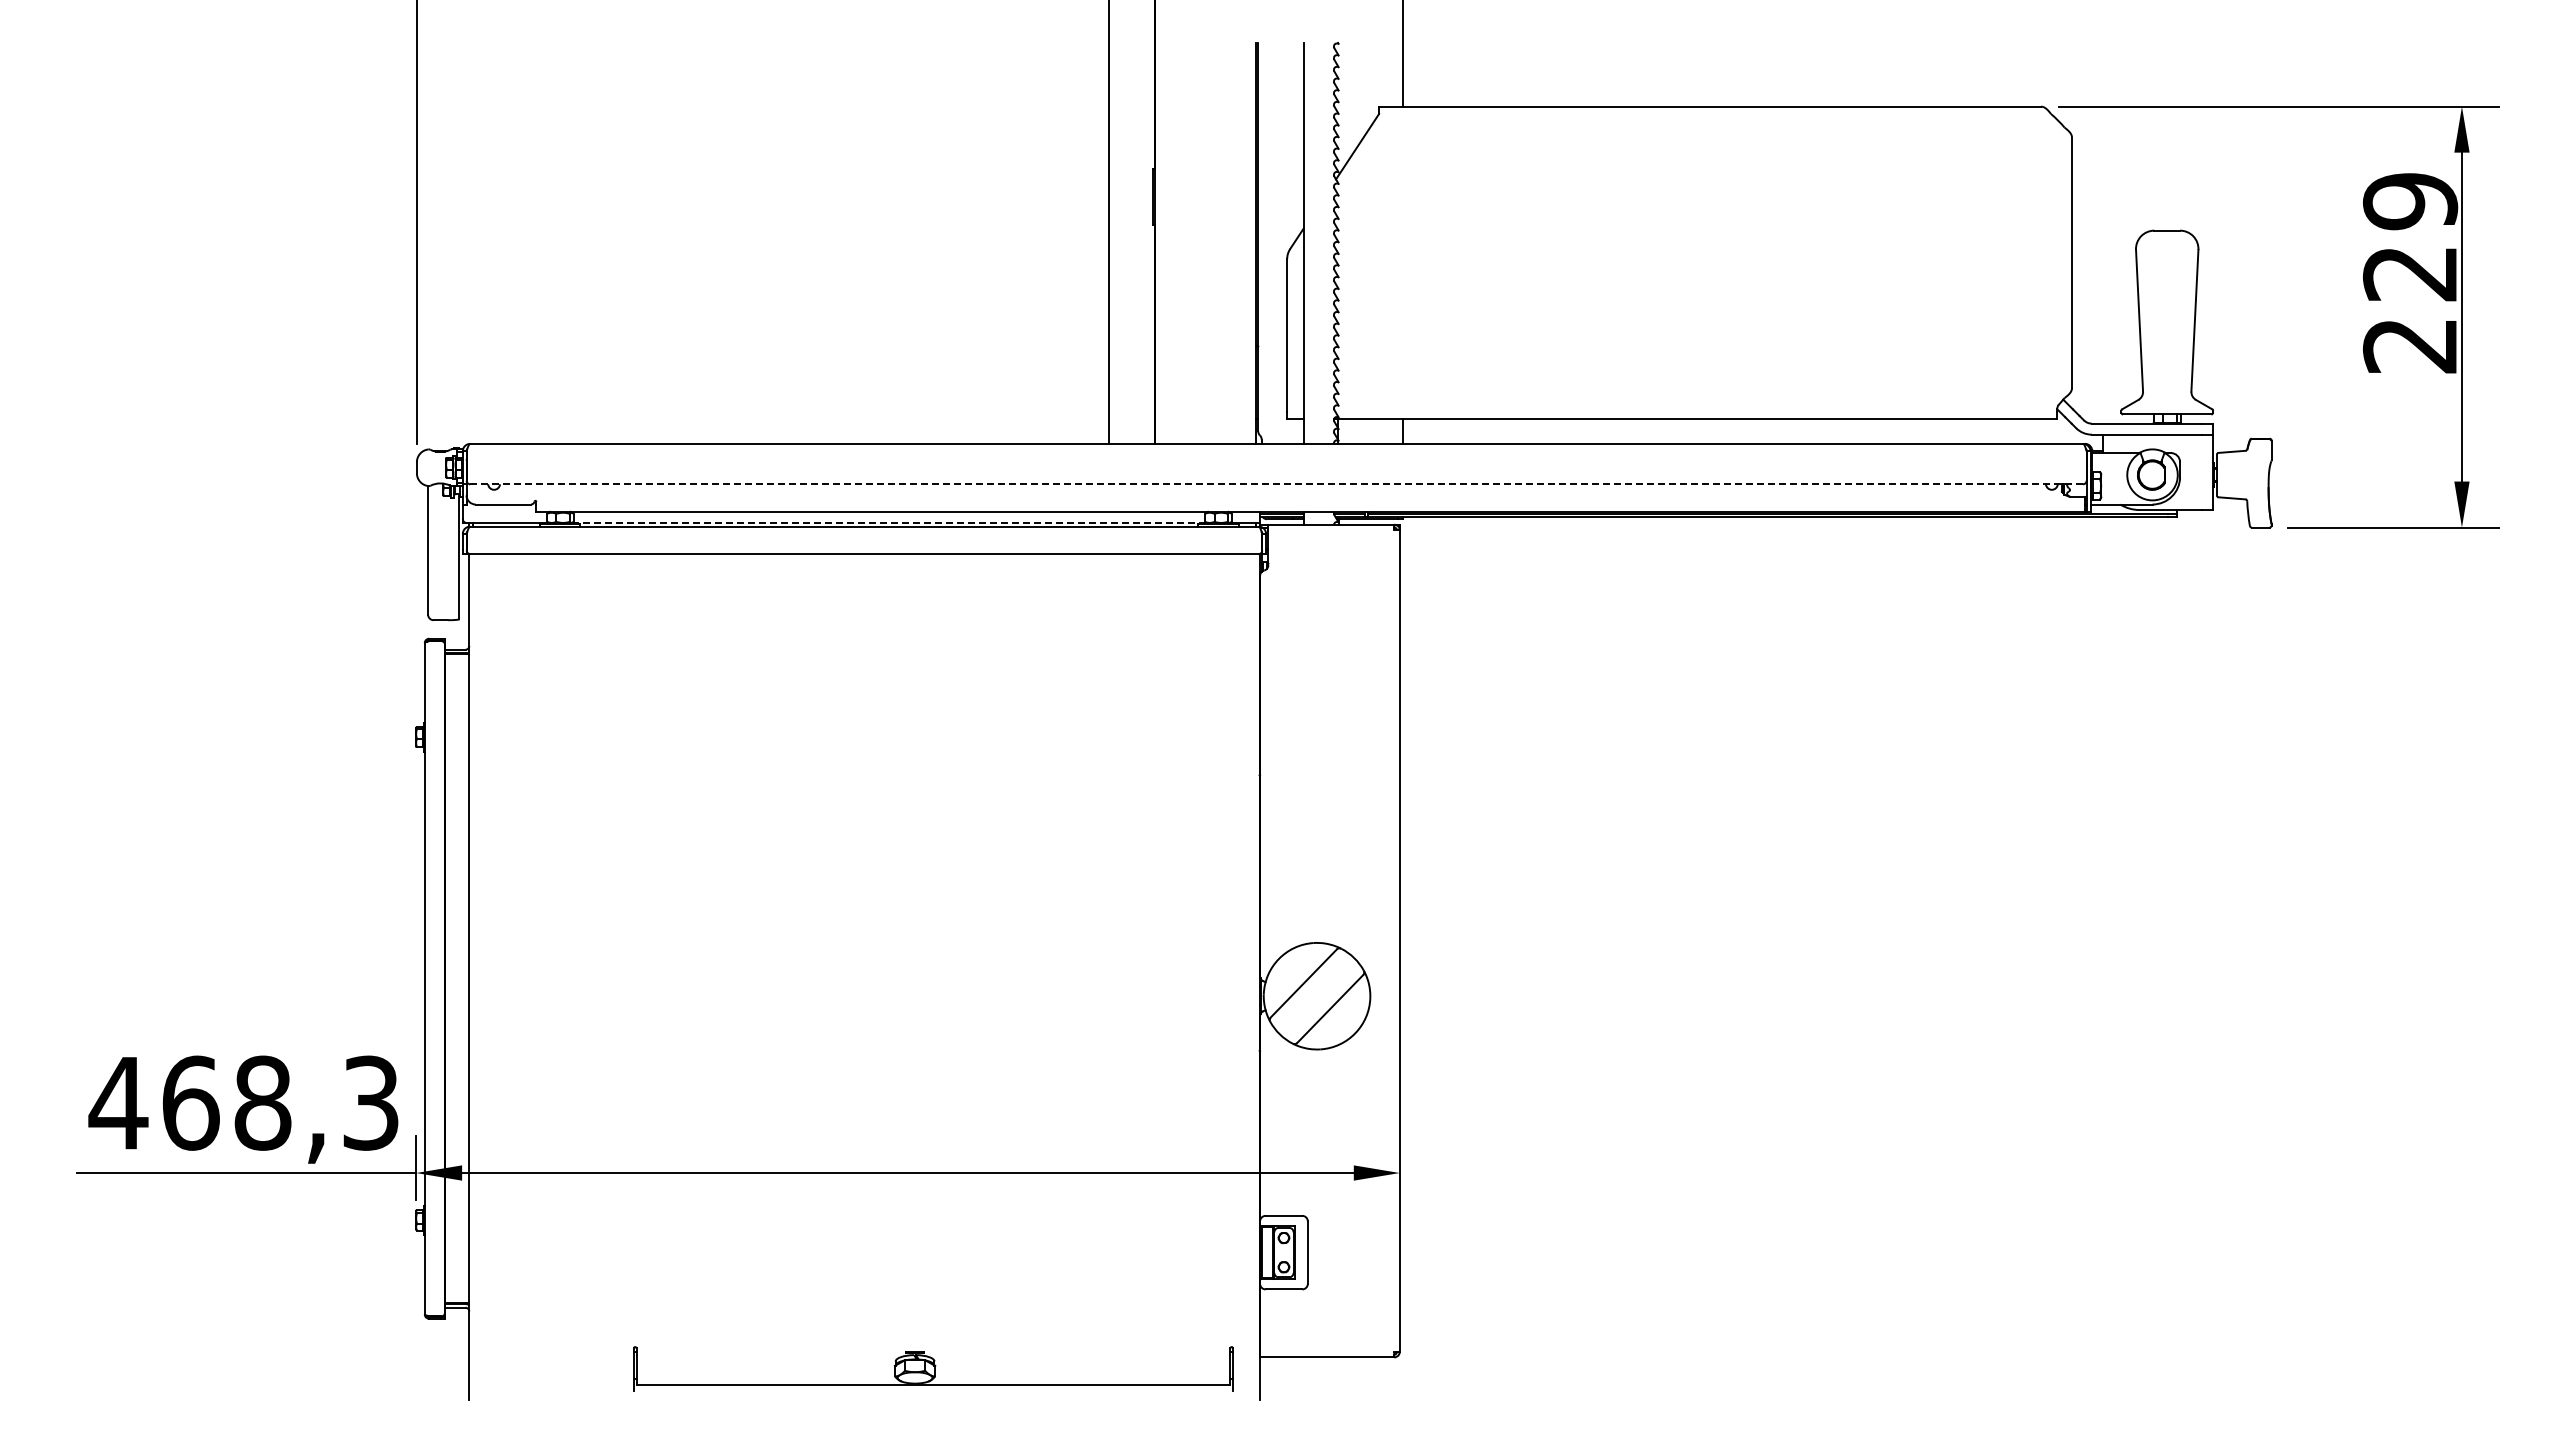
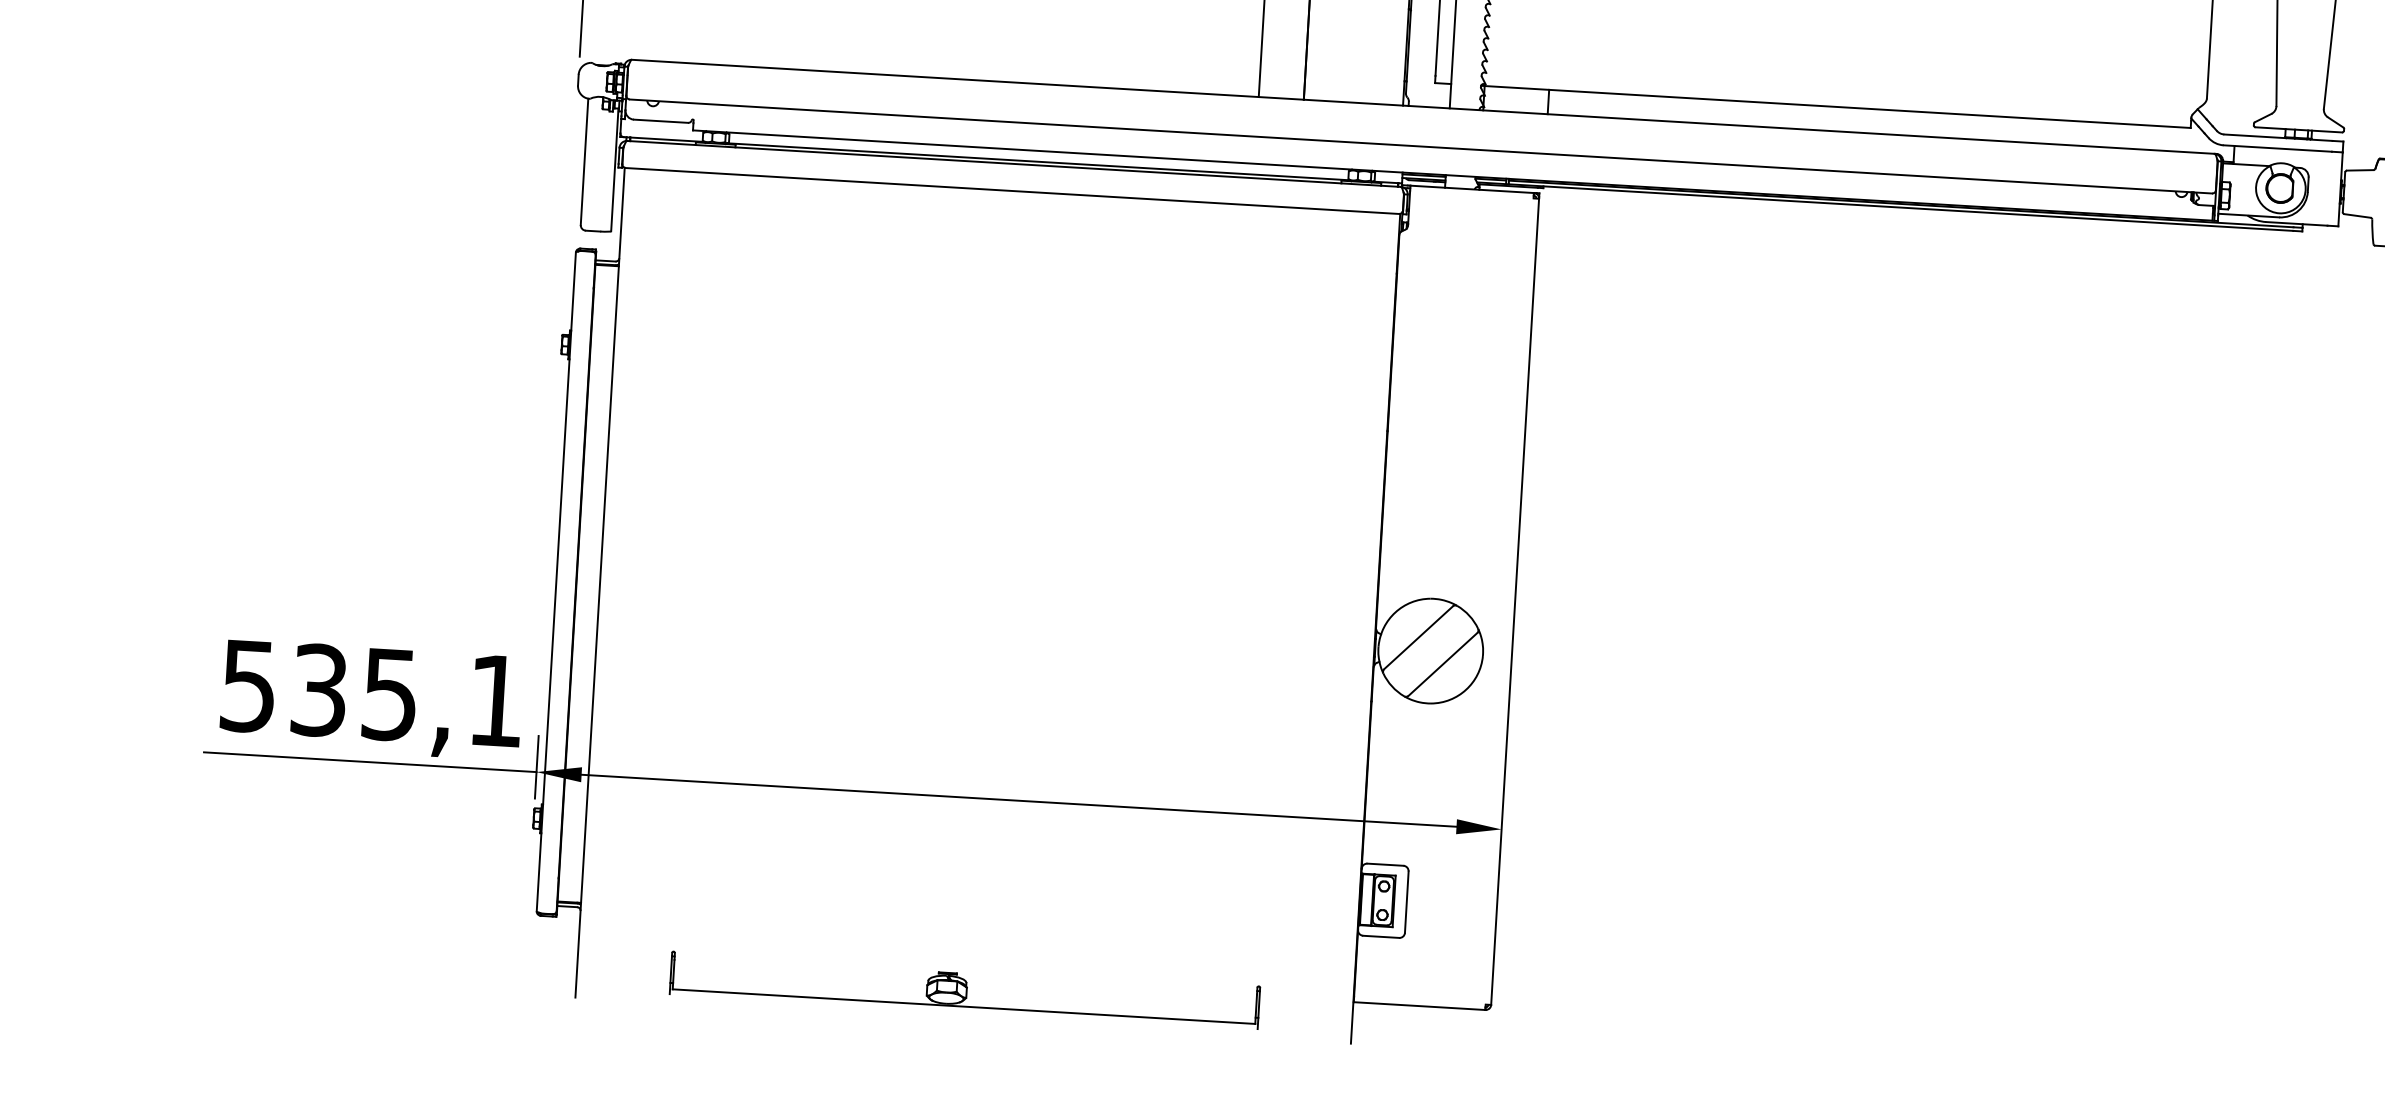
line: (1276, 484) -> (1420, 146), dashed -> solid
line: (889, 522) -> (1038, 161), dashed -> solid
text: (243, 1102) -> (371, 692), 468,3 -> 535,1
part: (933, 1368) -> (965, 990), moved

